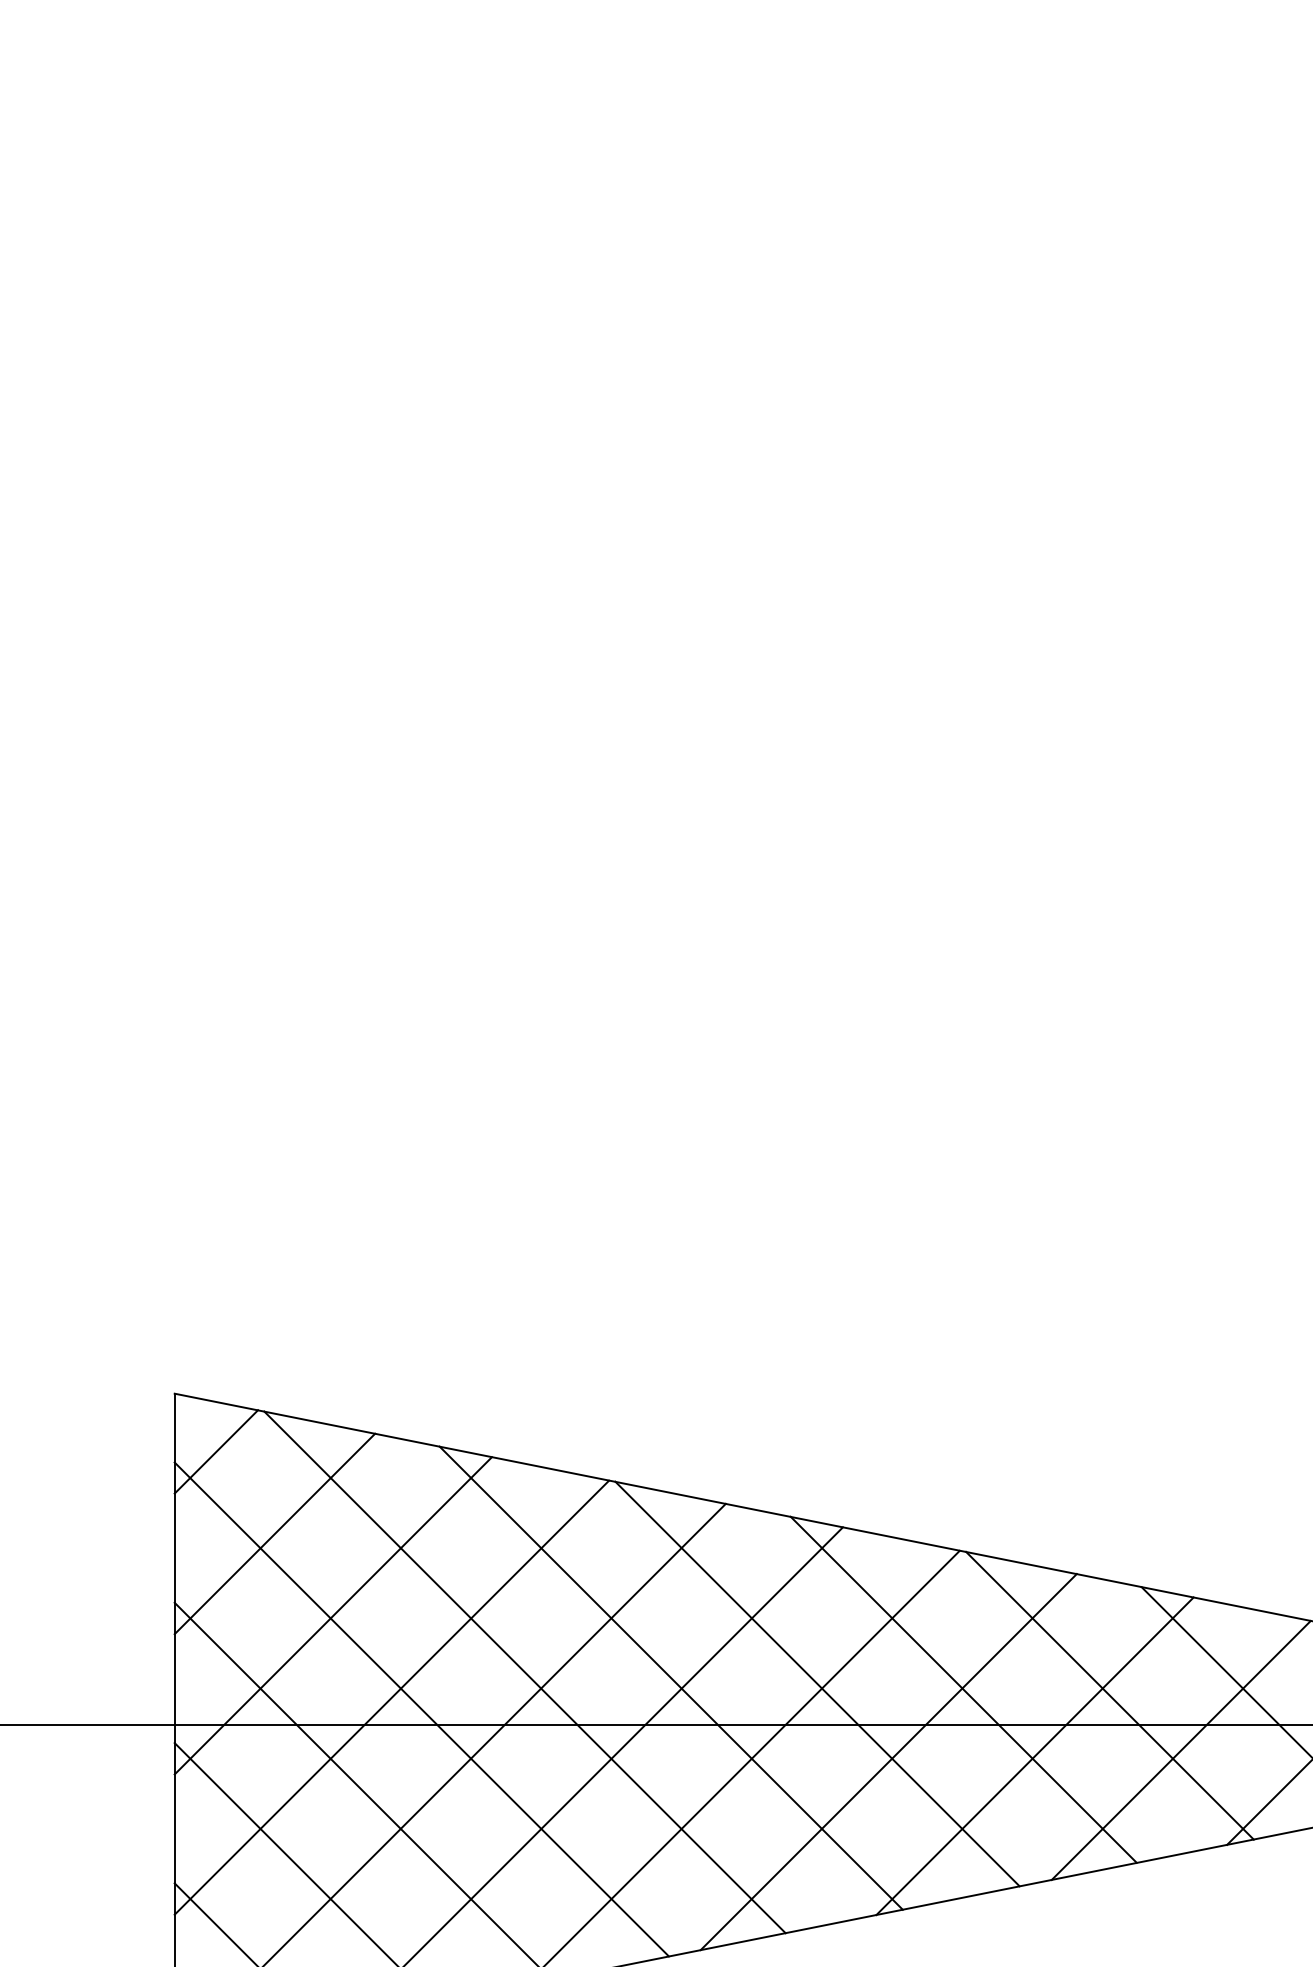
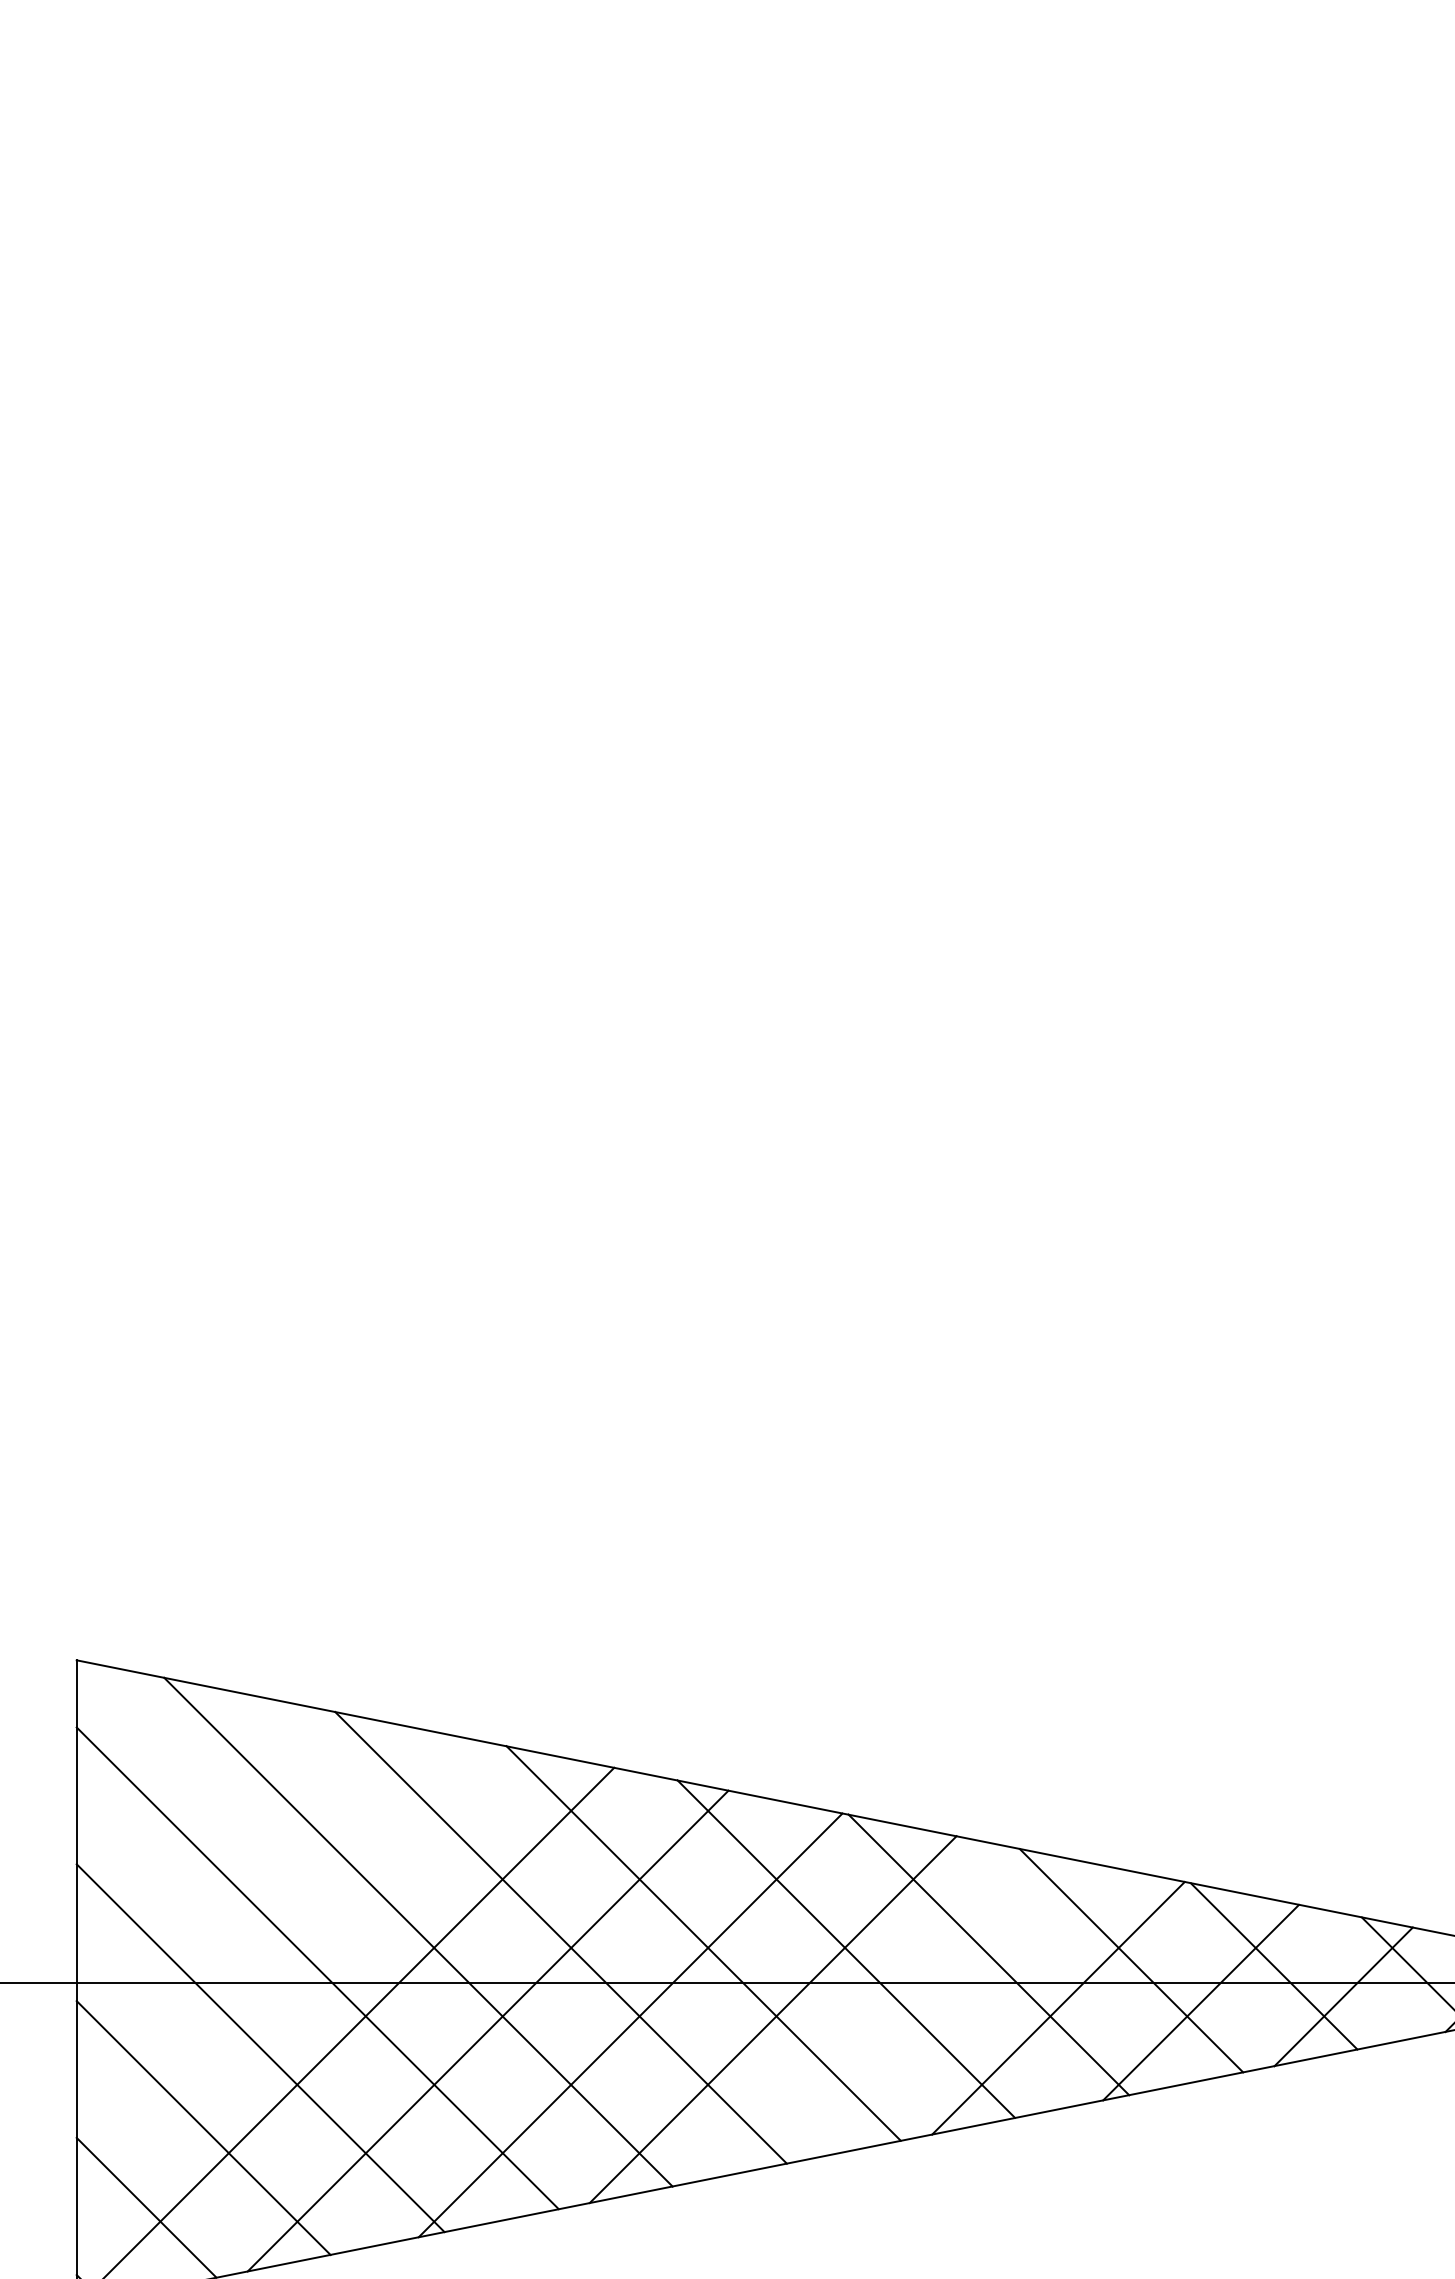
line: (216, 1451) -> (117, 1716), removed
line: (274, 1533) -> (174, 1796), removed
line: (333, 1615) -> (231, 1876), removed
line: (391, 1697) -> (288, 1956), removed
line: (1034, 1755) -> (915, 2013), removed

